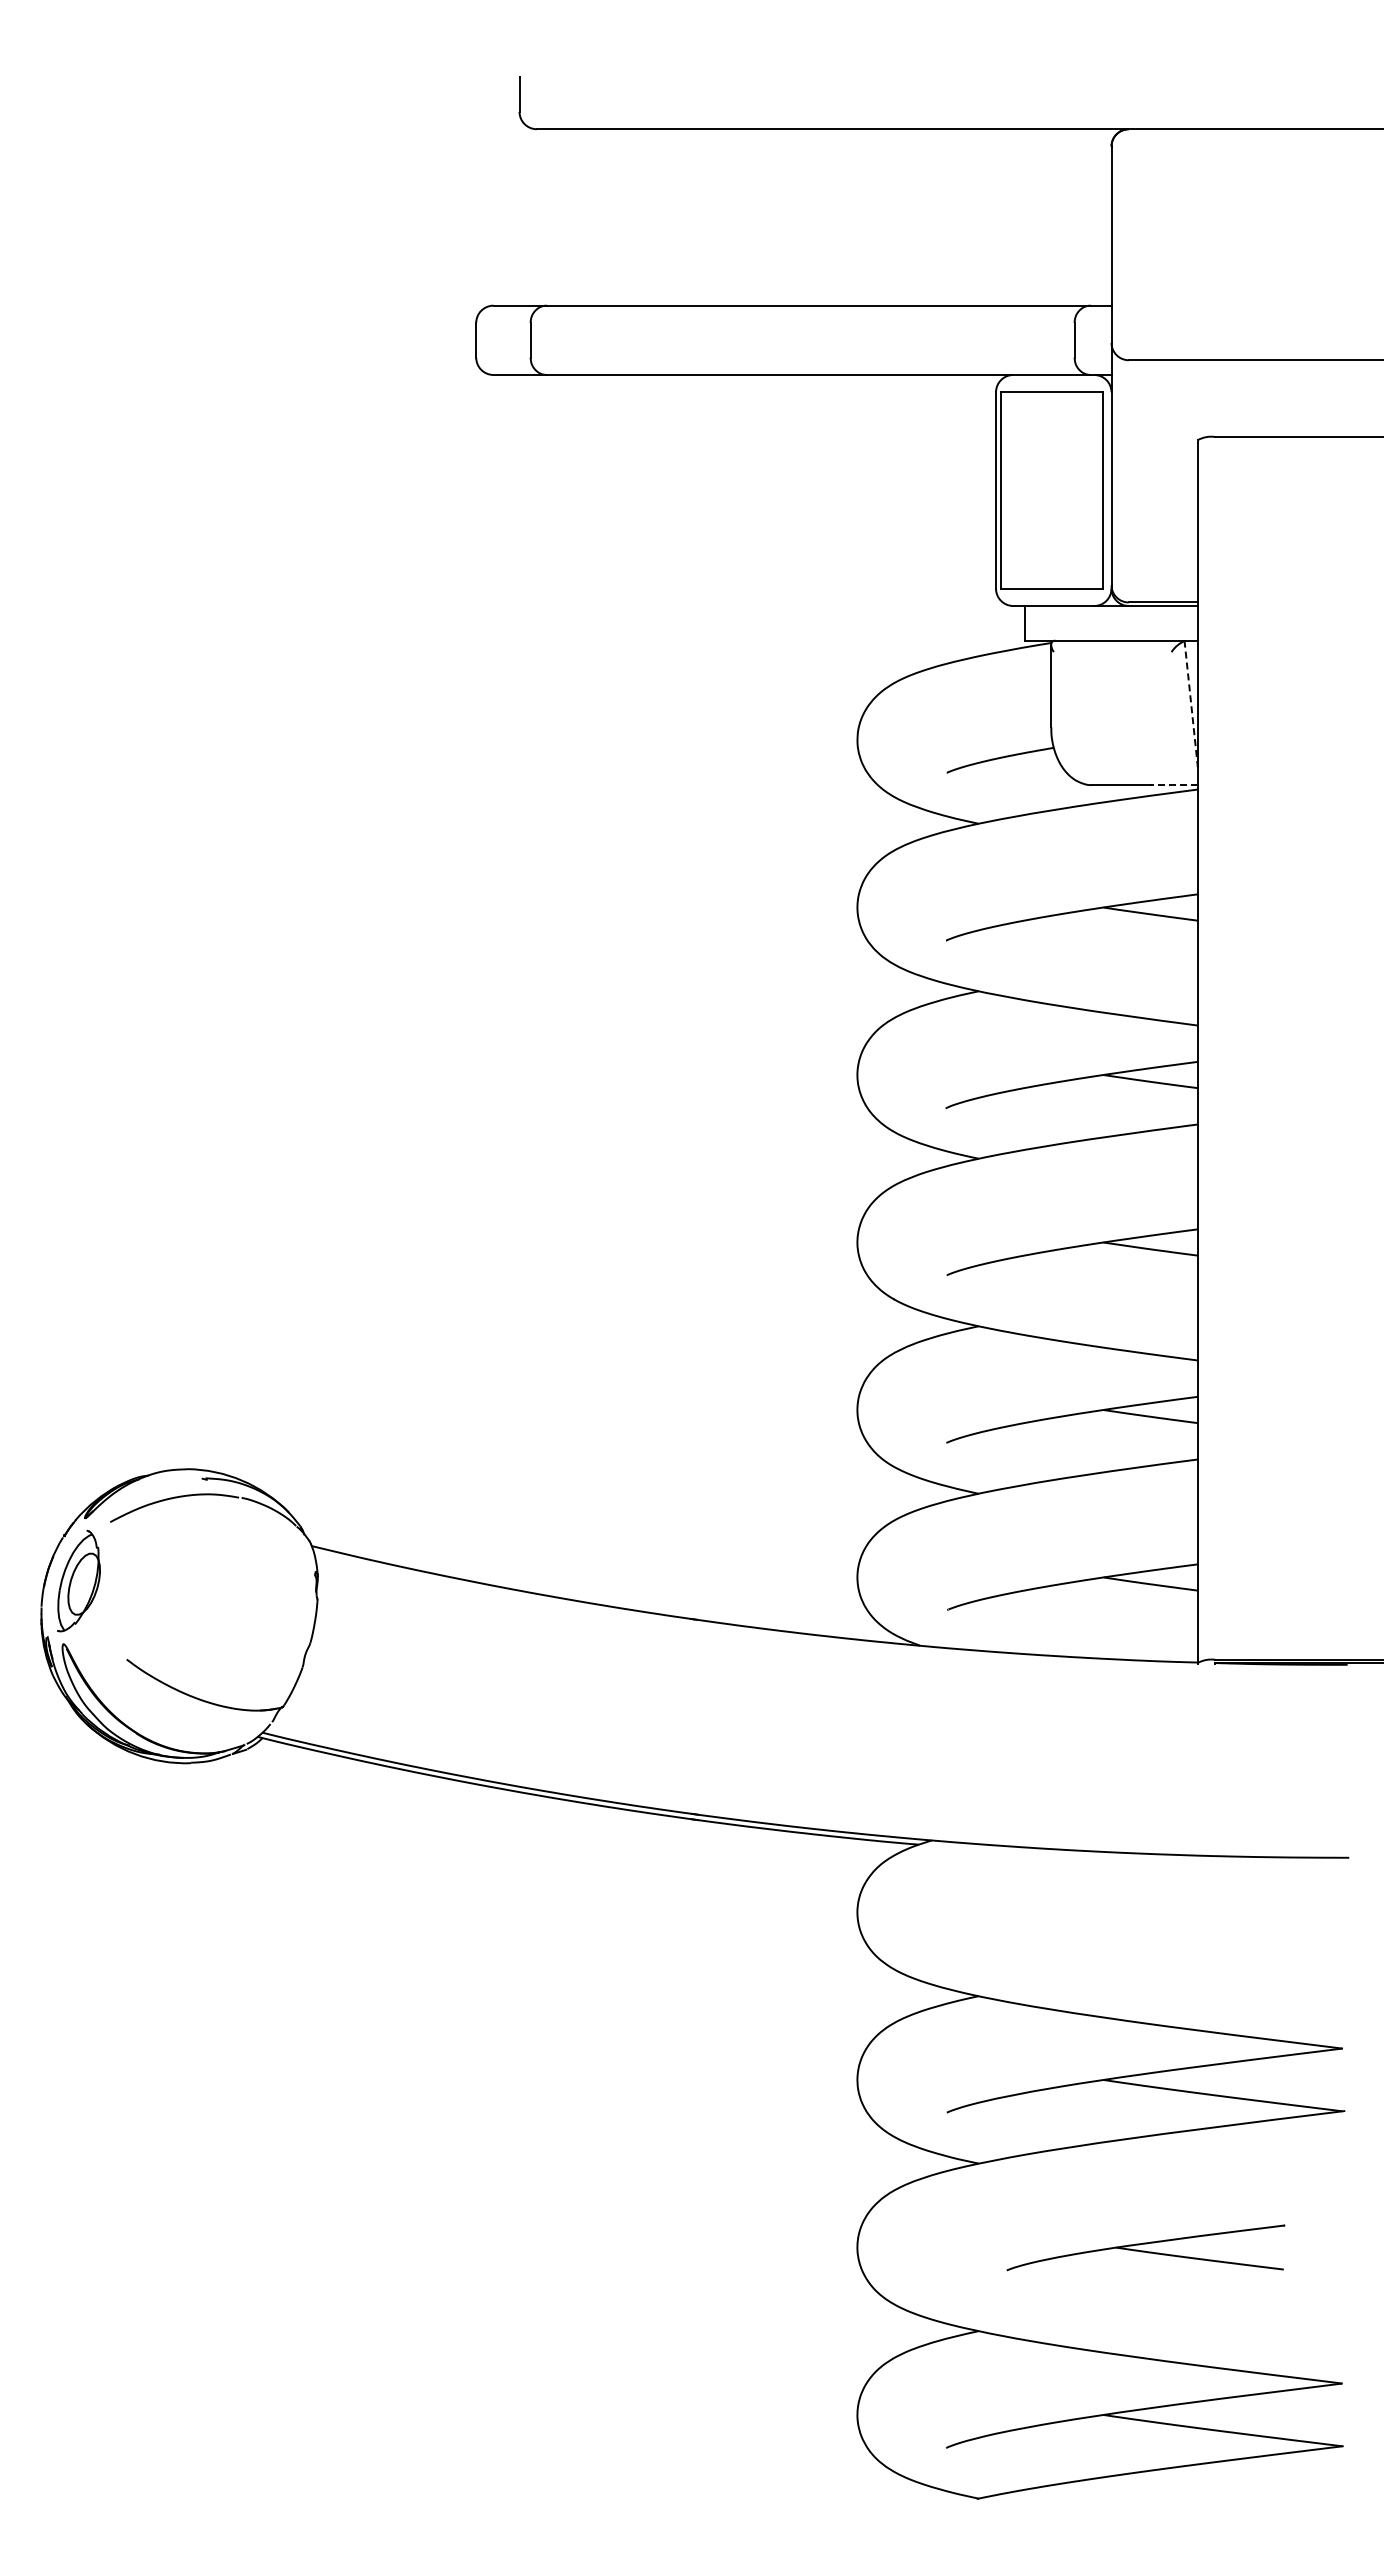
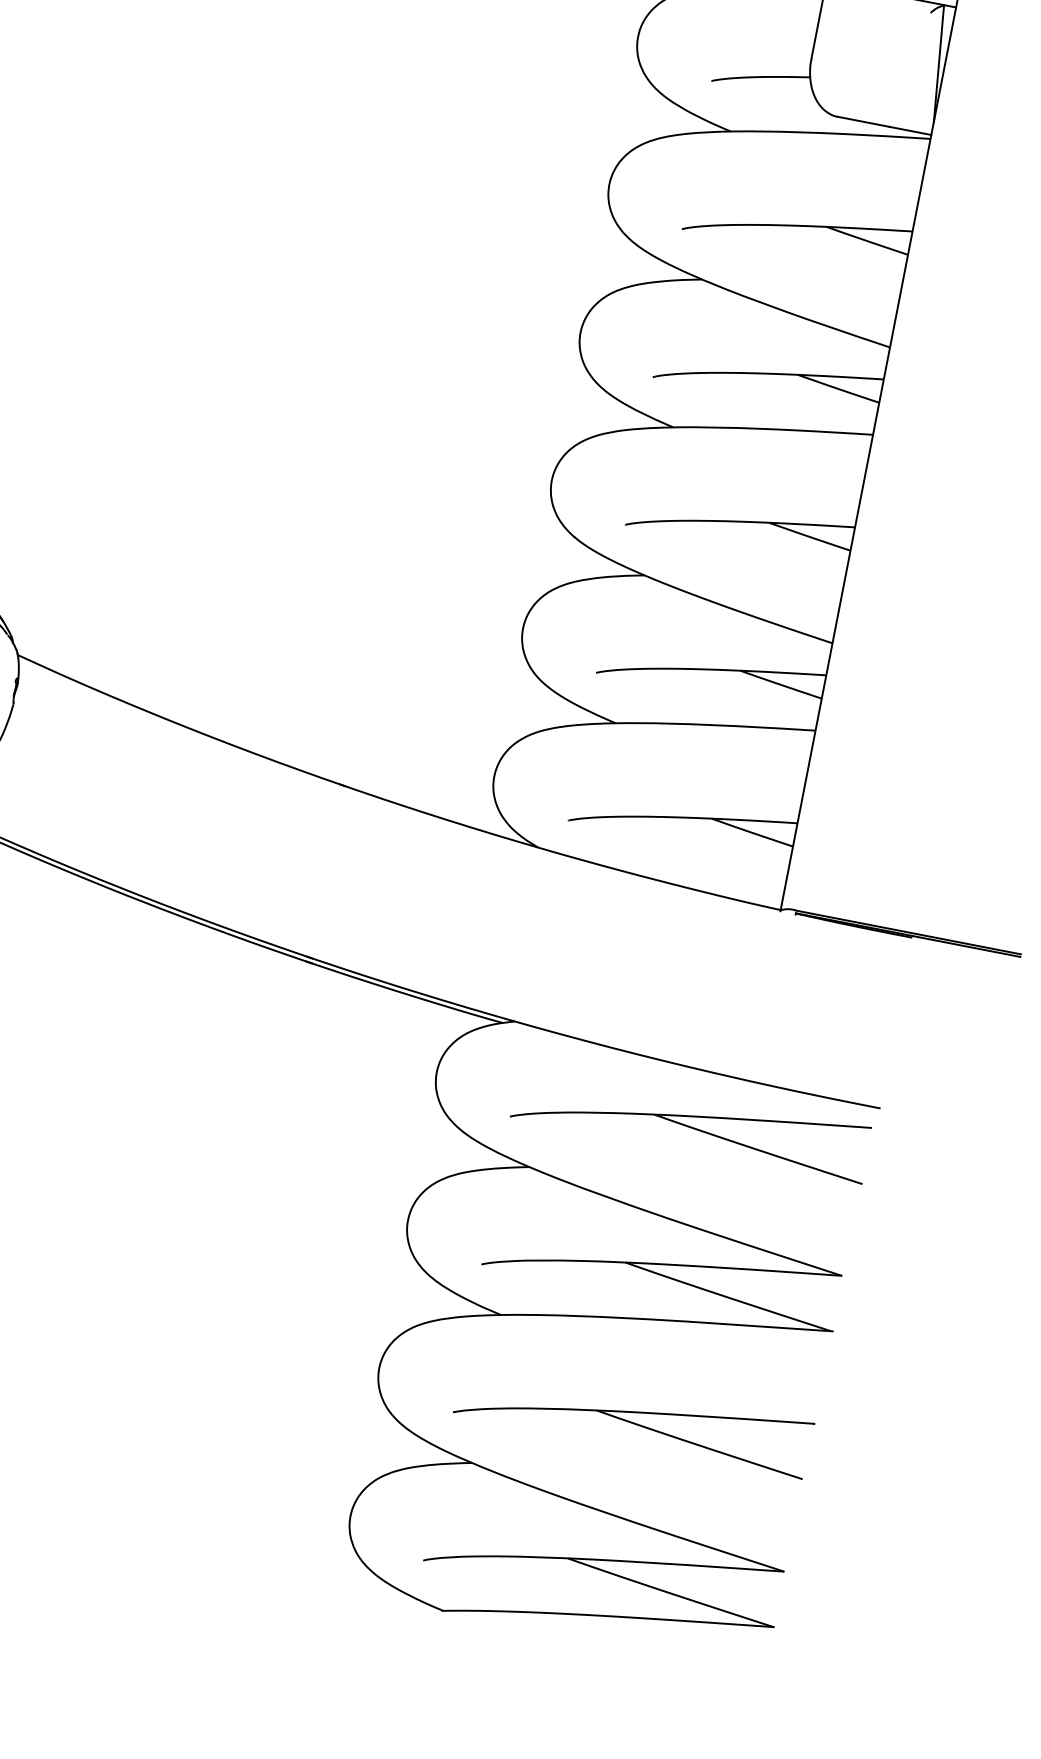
line: (1191, 705) -> (939, 63), dashed -> solid
line: (1174, 785) -> (910, 131), dashed -> solid
part: (1145, 1912) -> (691, 1121), added
part: (1145, 2247) -> (633, 1417), size x1.43

